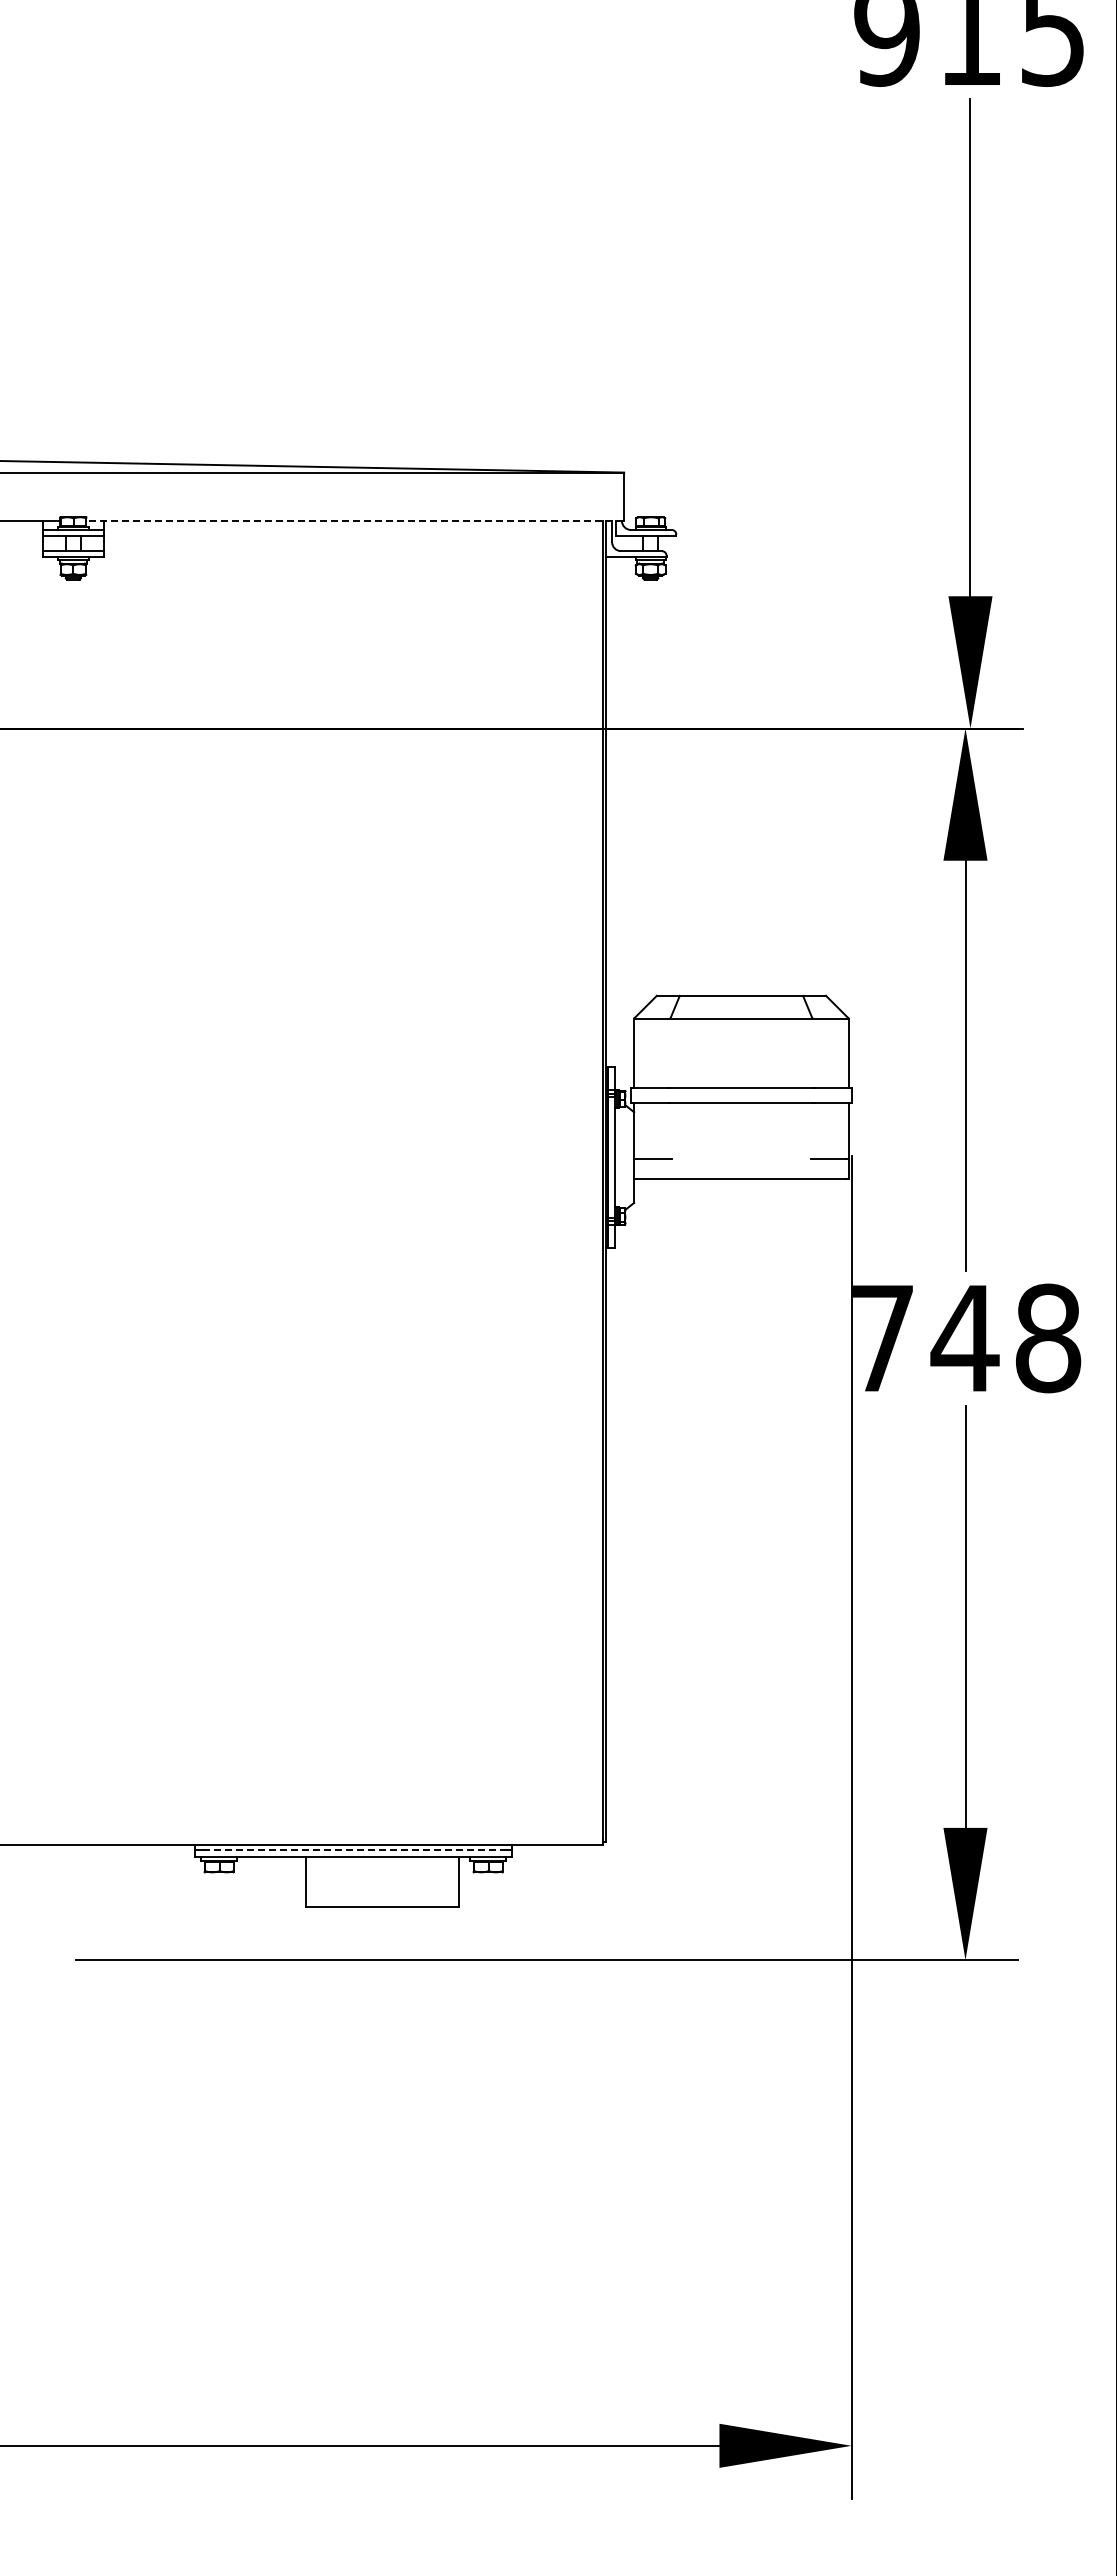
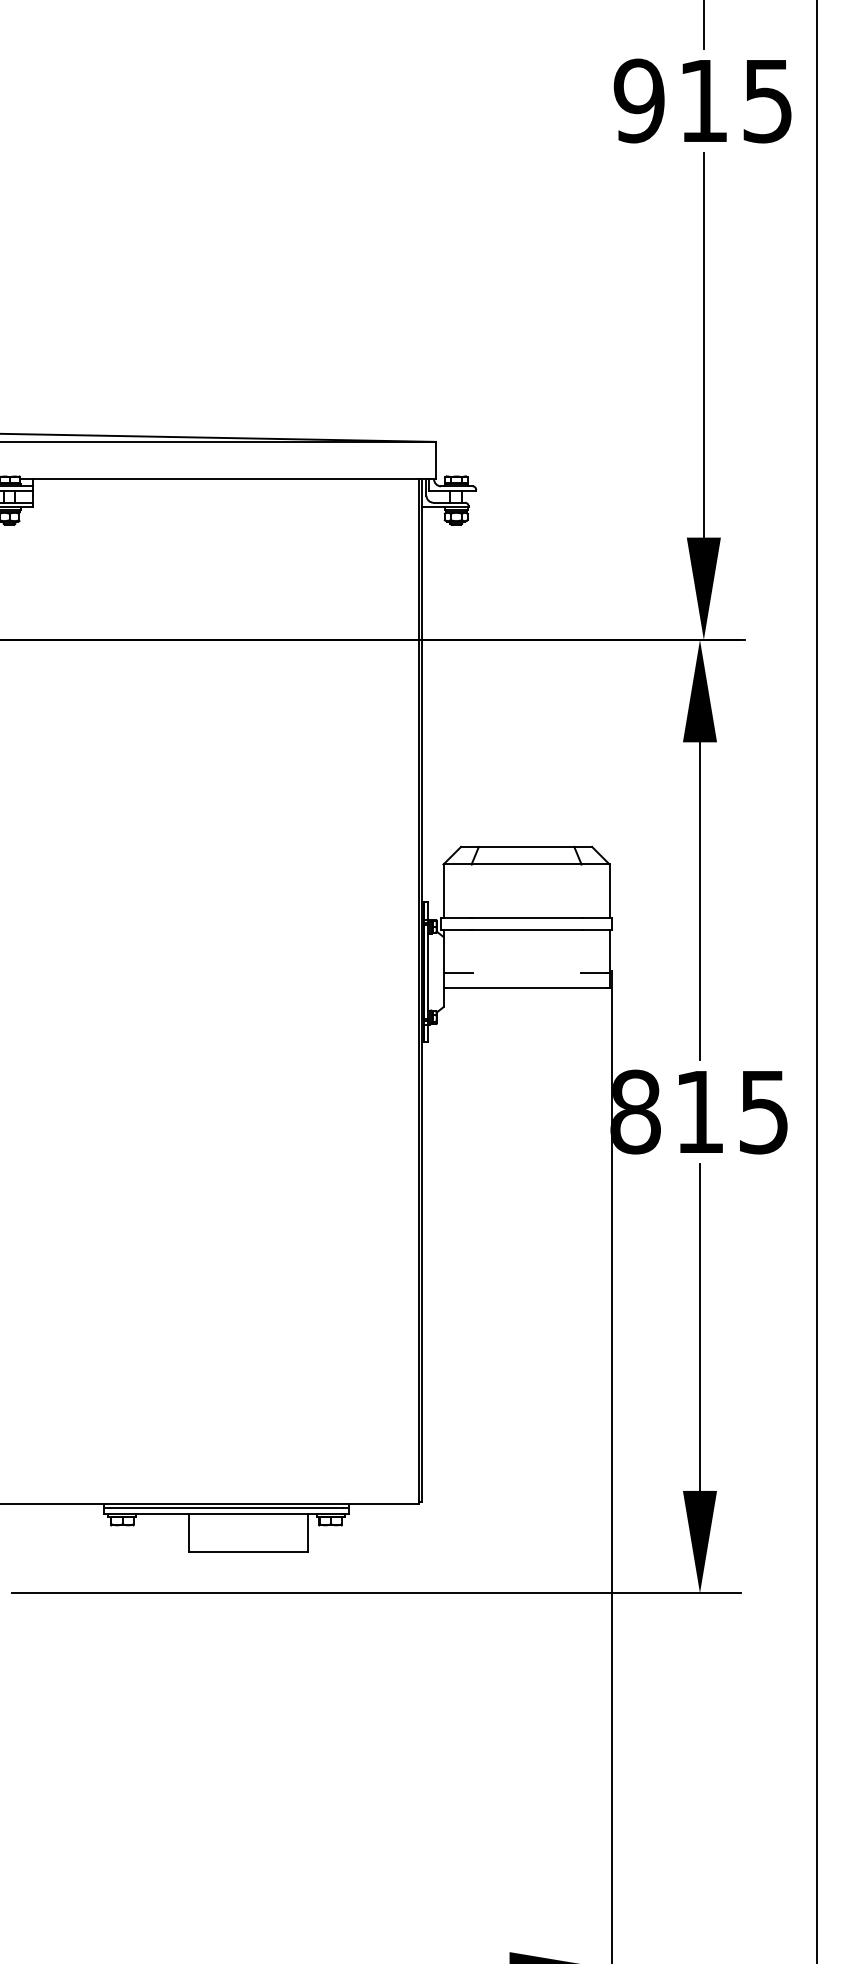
line: (355, 520) -> (227, 478), dashed -> solid
text: (965, 1338) -> (700, 1112), 748 -> 815
line: (354, 1849) -> (227, 1507), dashed -> solid

